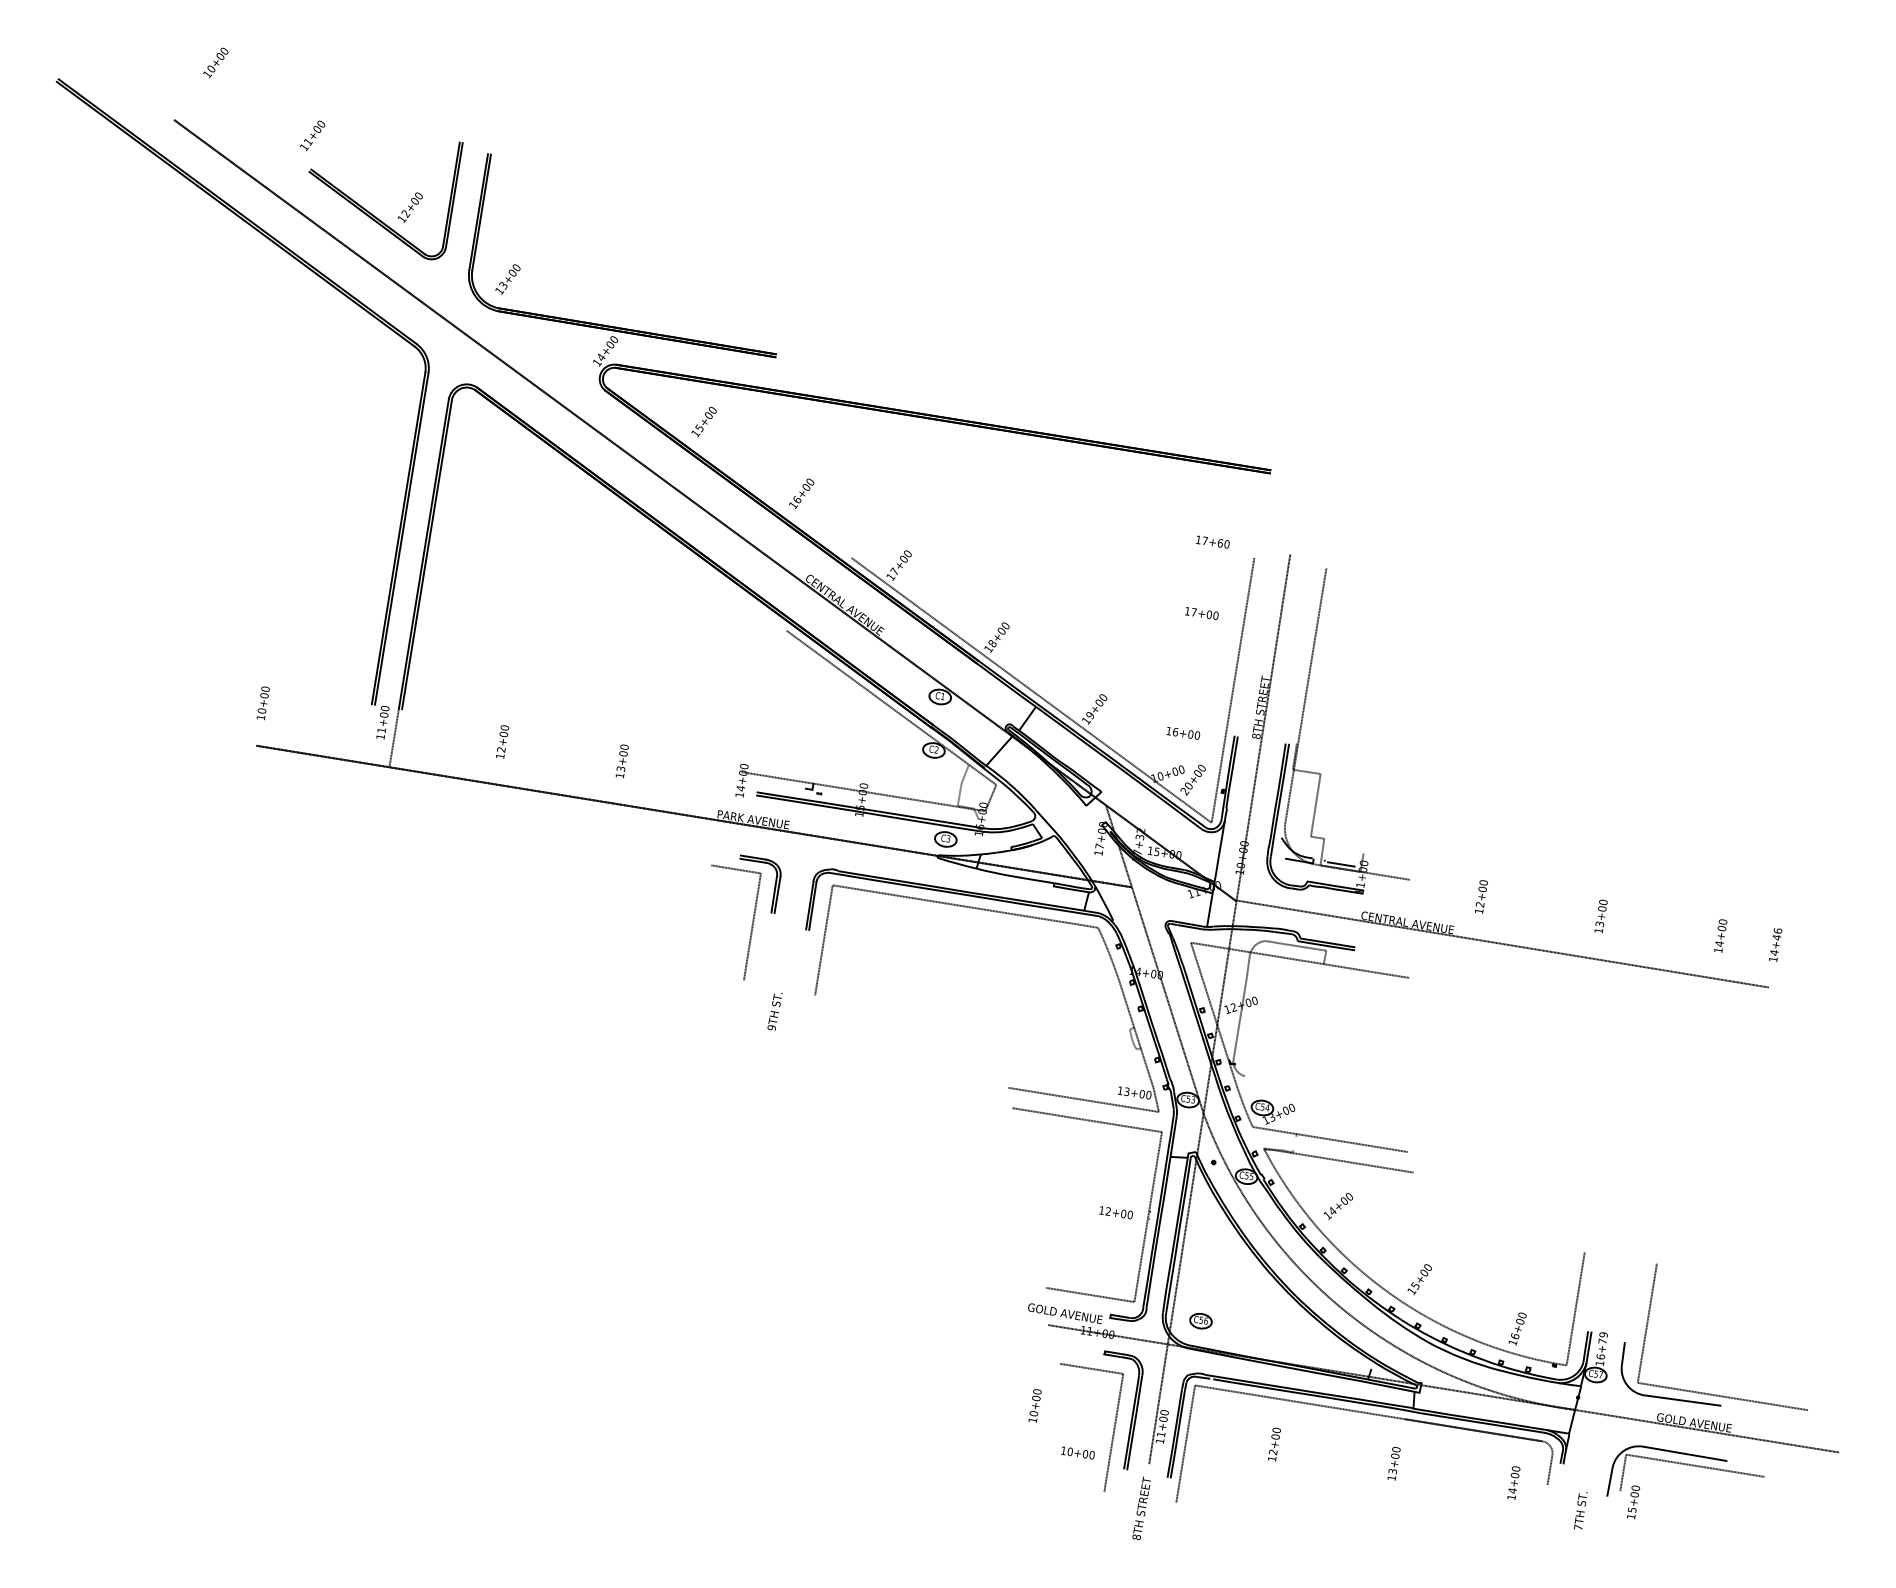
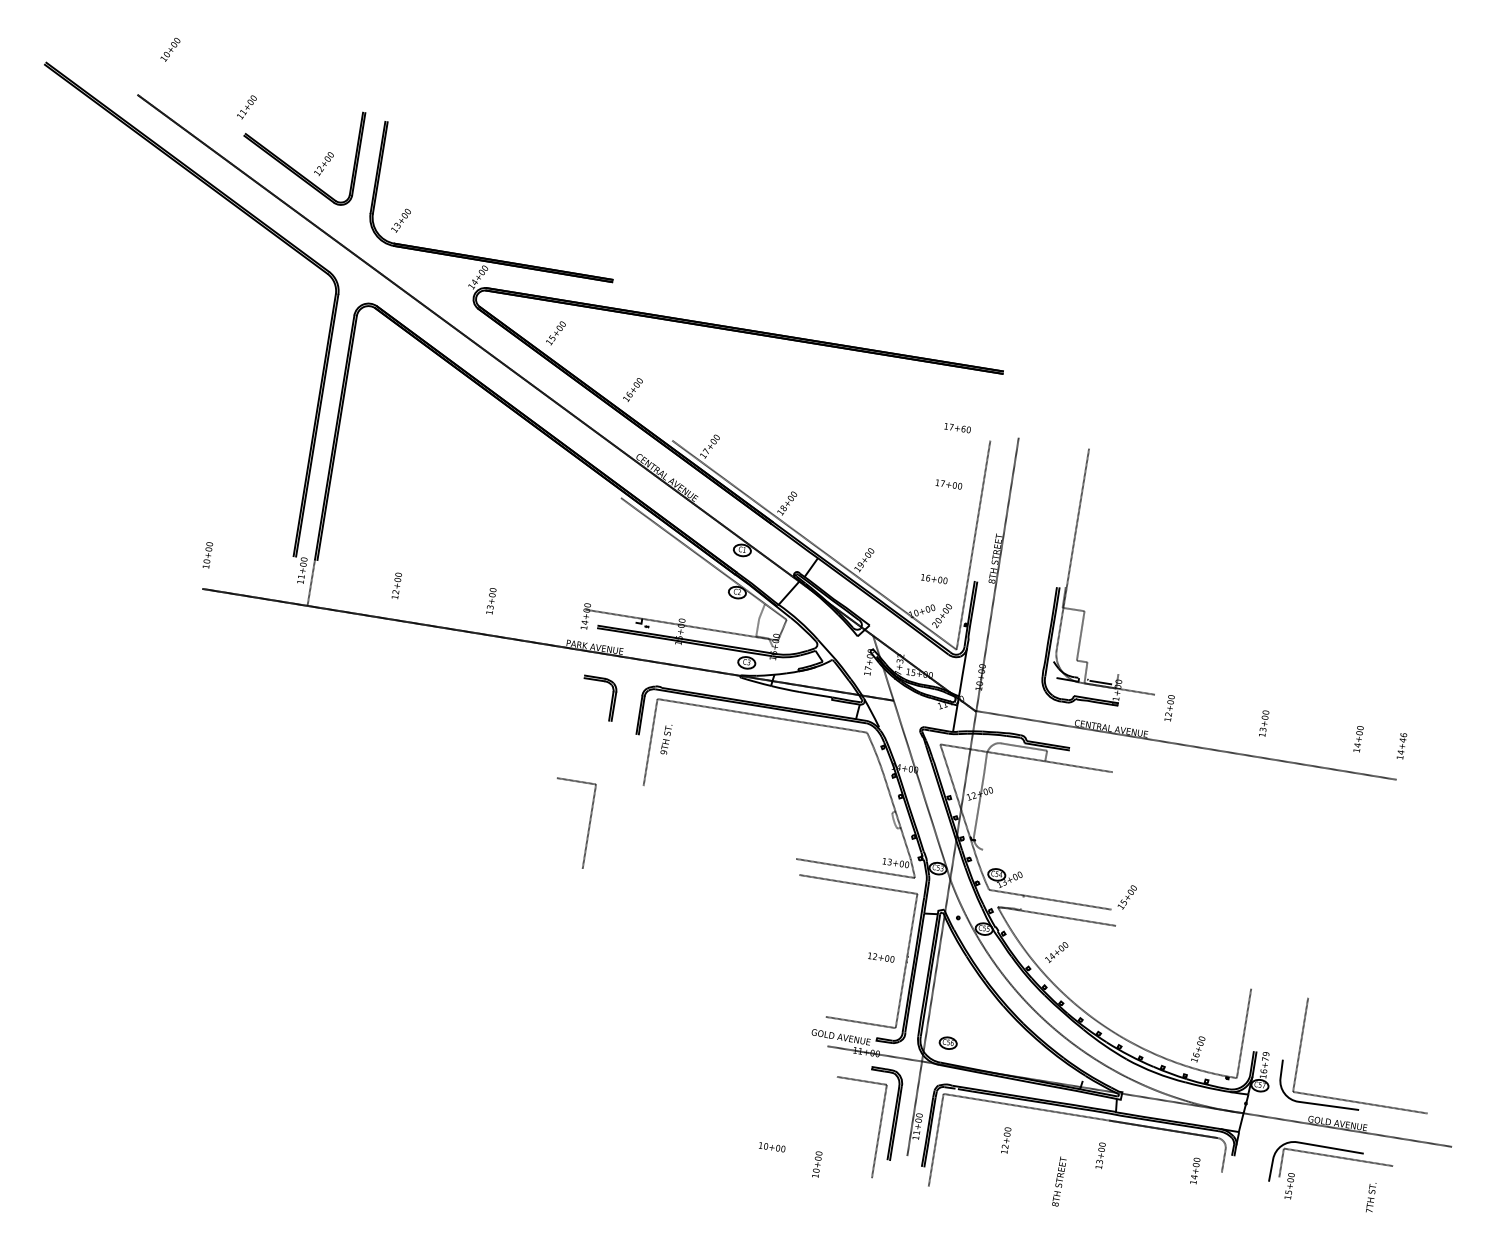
part: (1302, 724) -> (1070, 572), moved
line: (751, 925) -> (588, 825), moved
text: (774, 1011) -> (665, 739), moved
text: (1419, 1279) -> (1127, 897), moved
text: (1034, 1405) -> (816, 1164), moved
text: (1077, 1452) -> (771, 1146), moved
text: (1141, 1508) -> (1059, 1181), moved
text: (1580, 1510) -> (1371, 1197), moved

